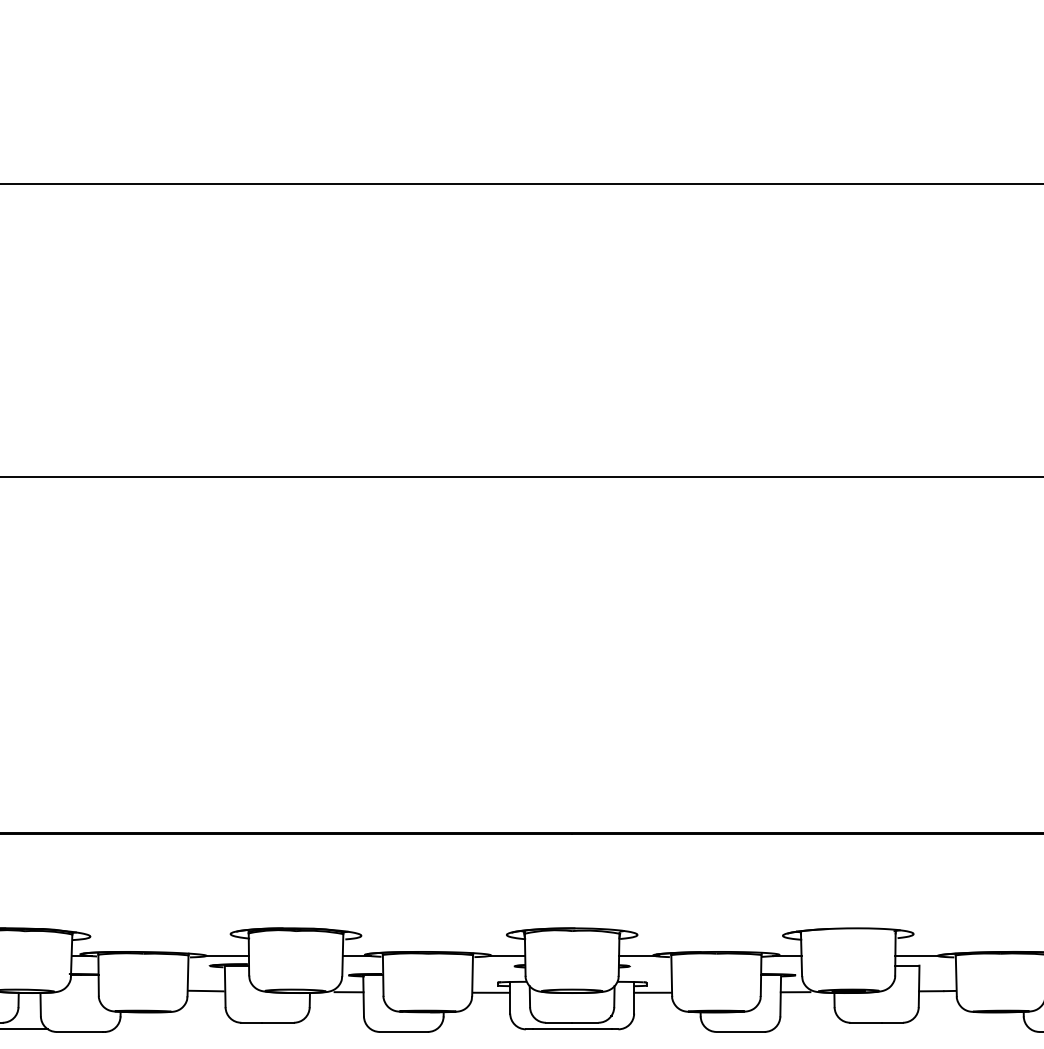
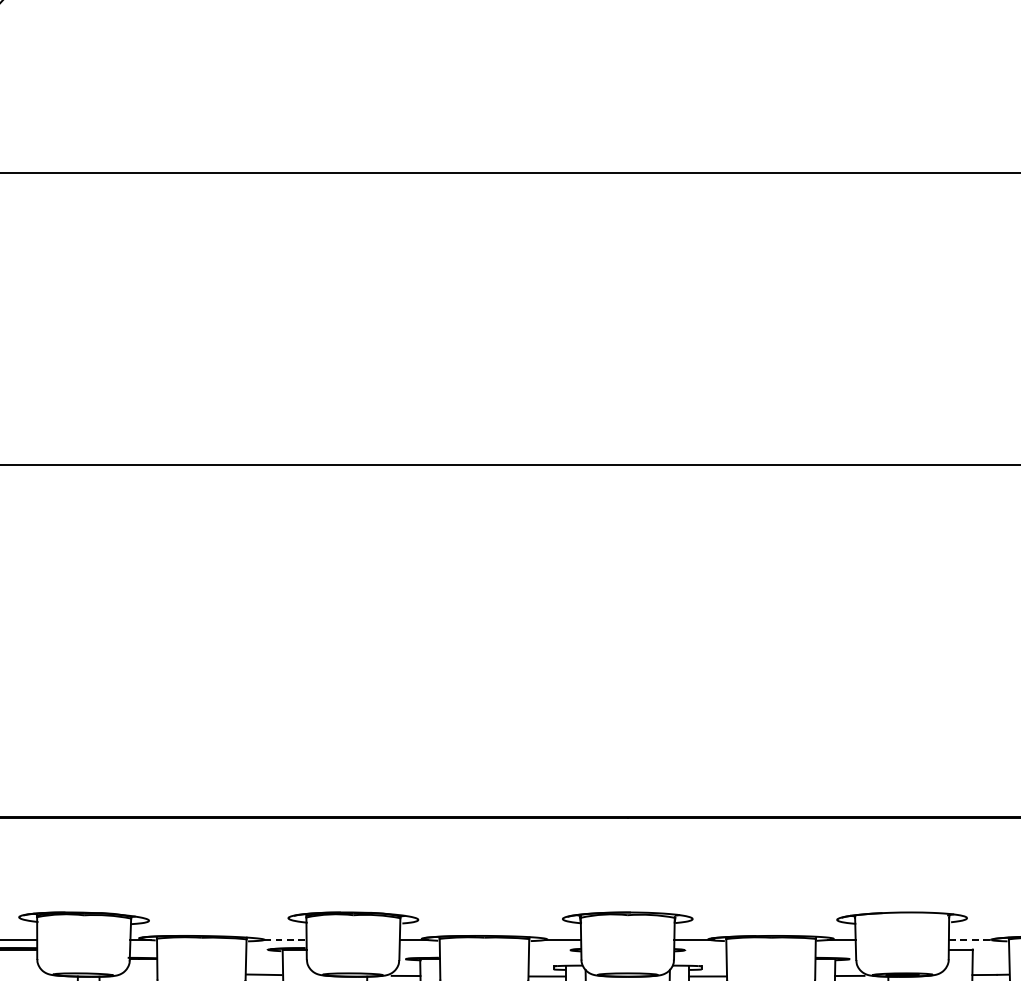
line: (228, 956) -> (286, 940), solid -> dashed
line: (917, 956) -> (970, 940), solid -> dashed

